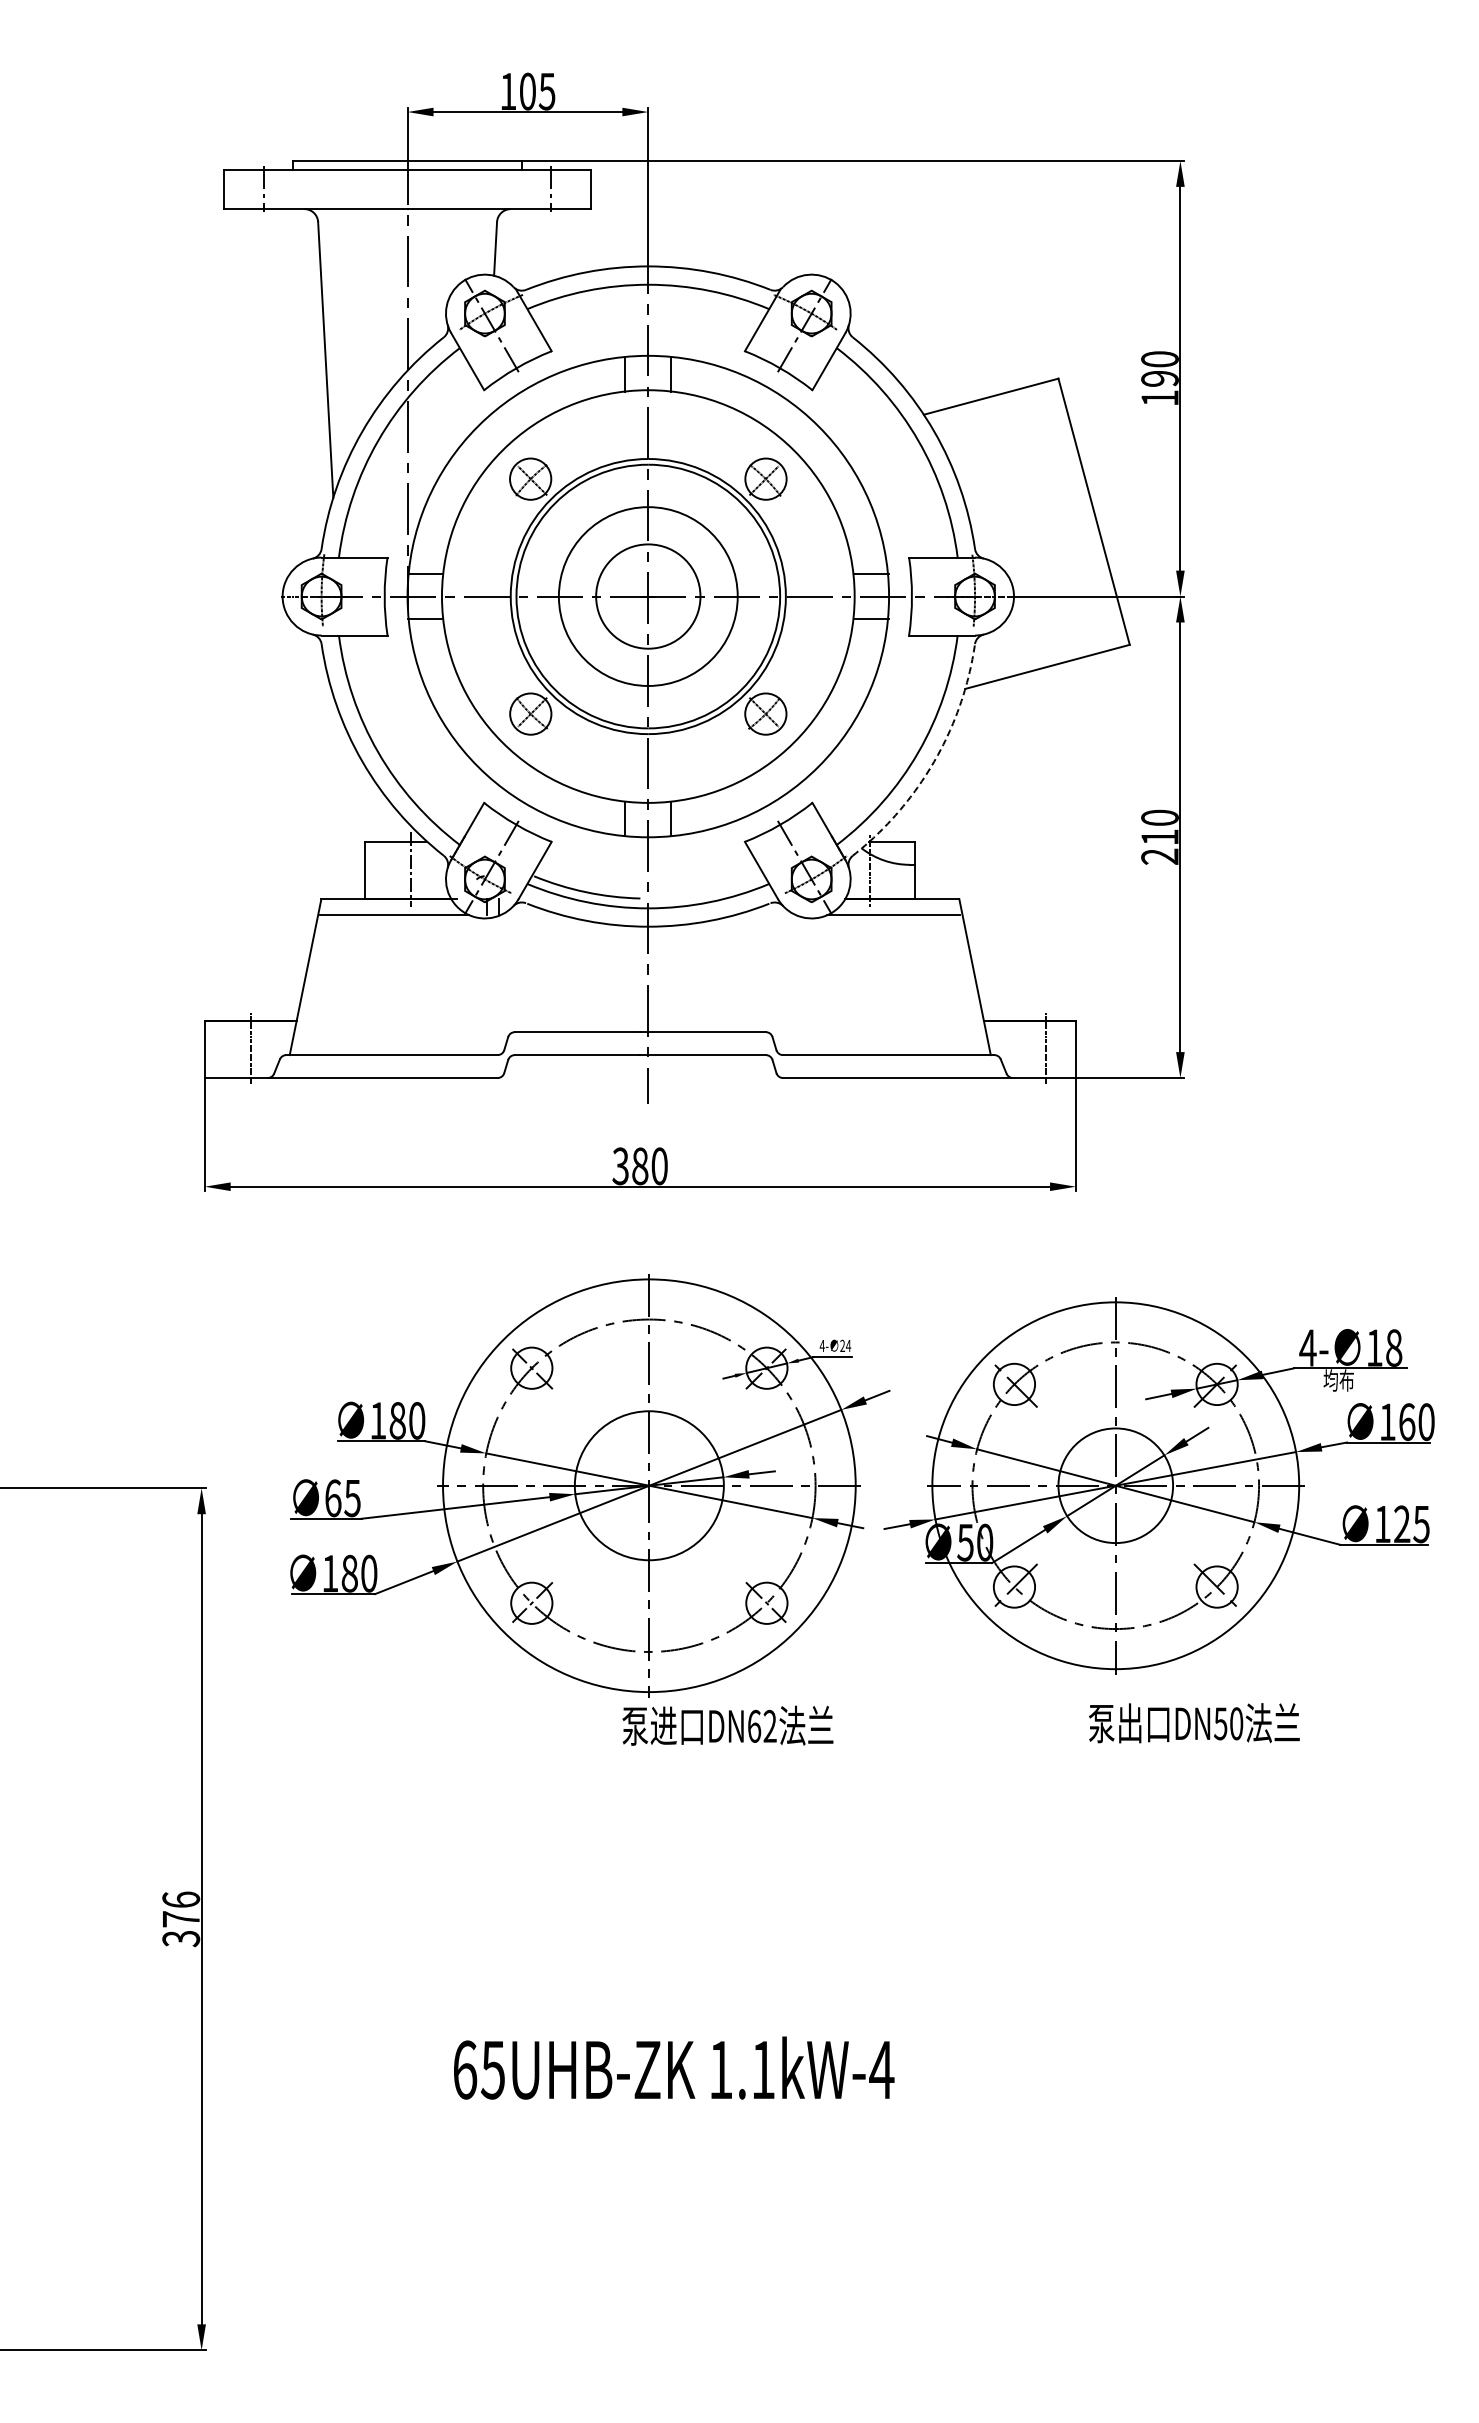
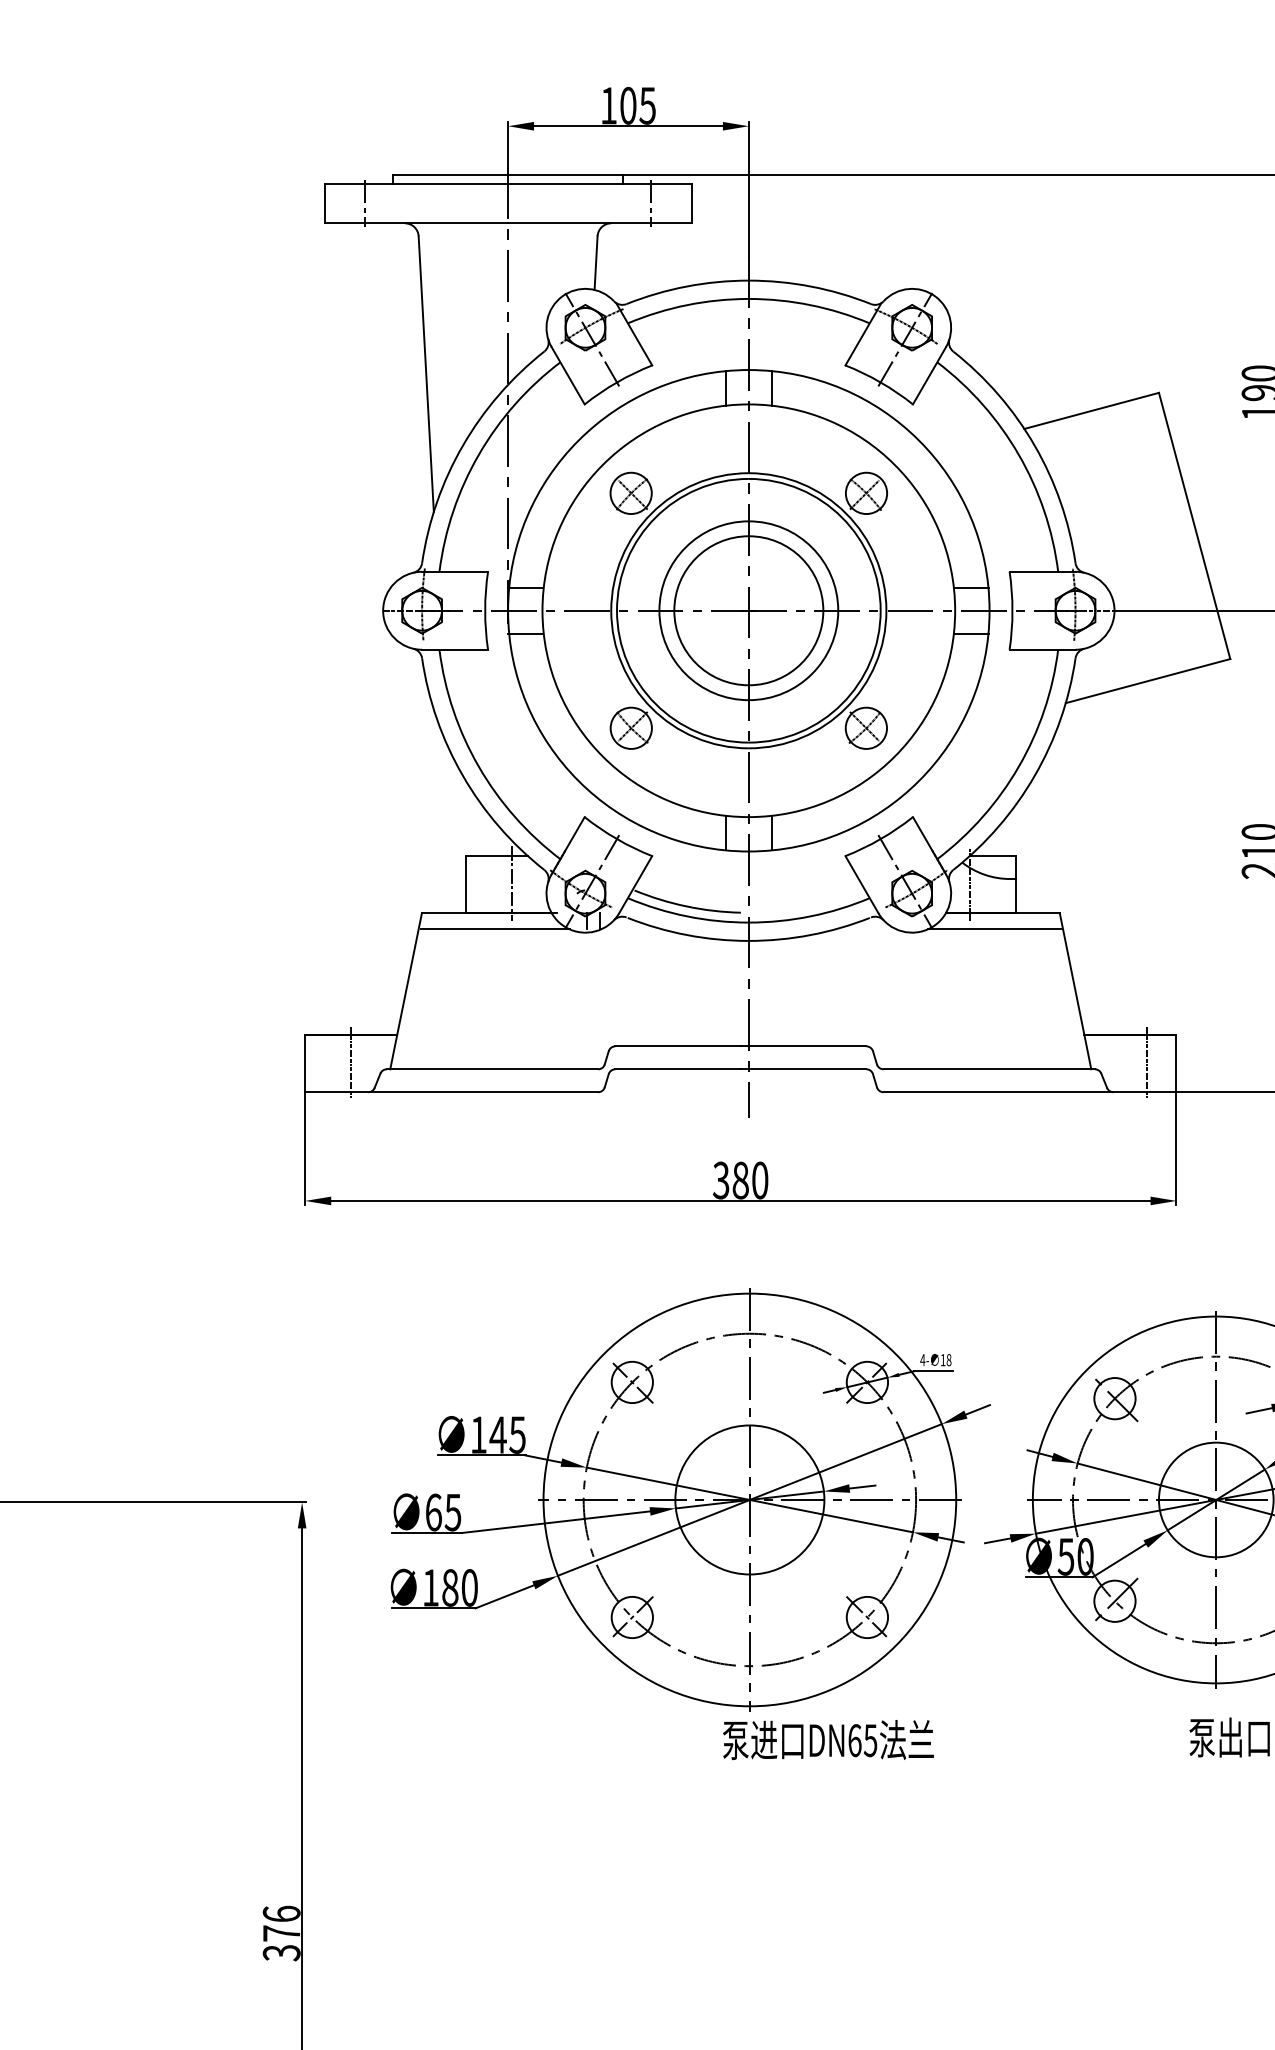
circle: (647, 596) -> (748, 610), size x1.43
arc: (934, 761) -> (1035, 775), dashed -> solid
text: (845, 1345) -> (946, 1359), 24 -> 18
text: (406, 1420) -> (507, 1434), 180 -> 145
text: (769, 1725) -> (870, 1739), DN62 -> DN65

